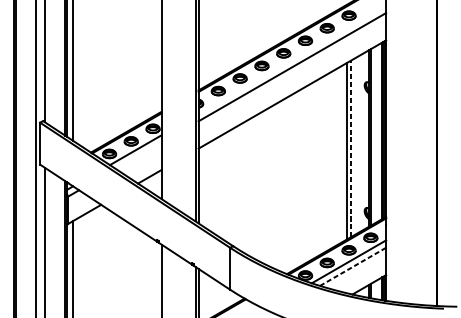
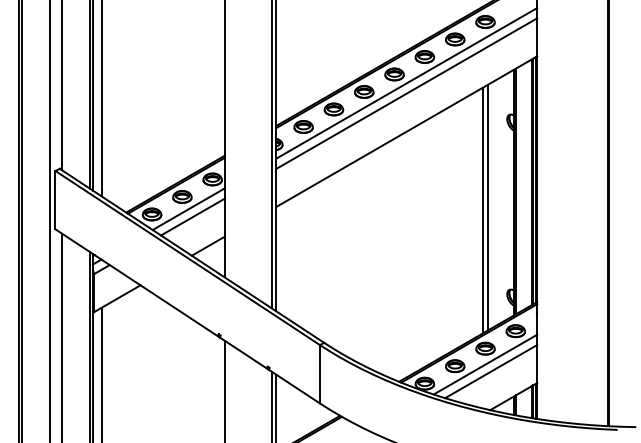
line: (292, 59) -> (406, 83), added
line: (350, 148) -> (487, 207), dashed -> solid
line: (138, 155) -> (192, 216), added
line: (353, 266) -> (491, 371), dashed -> solid

